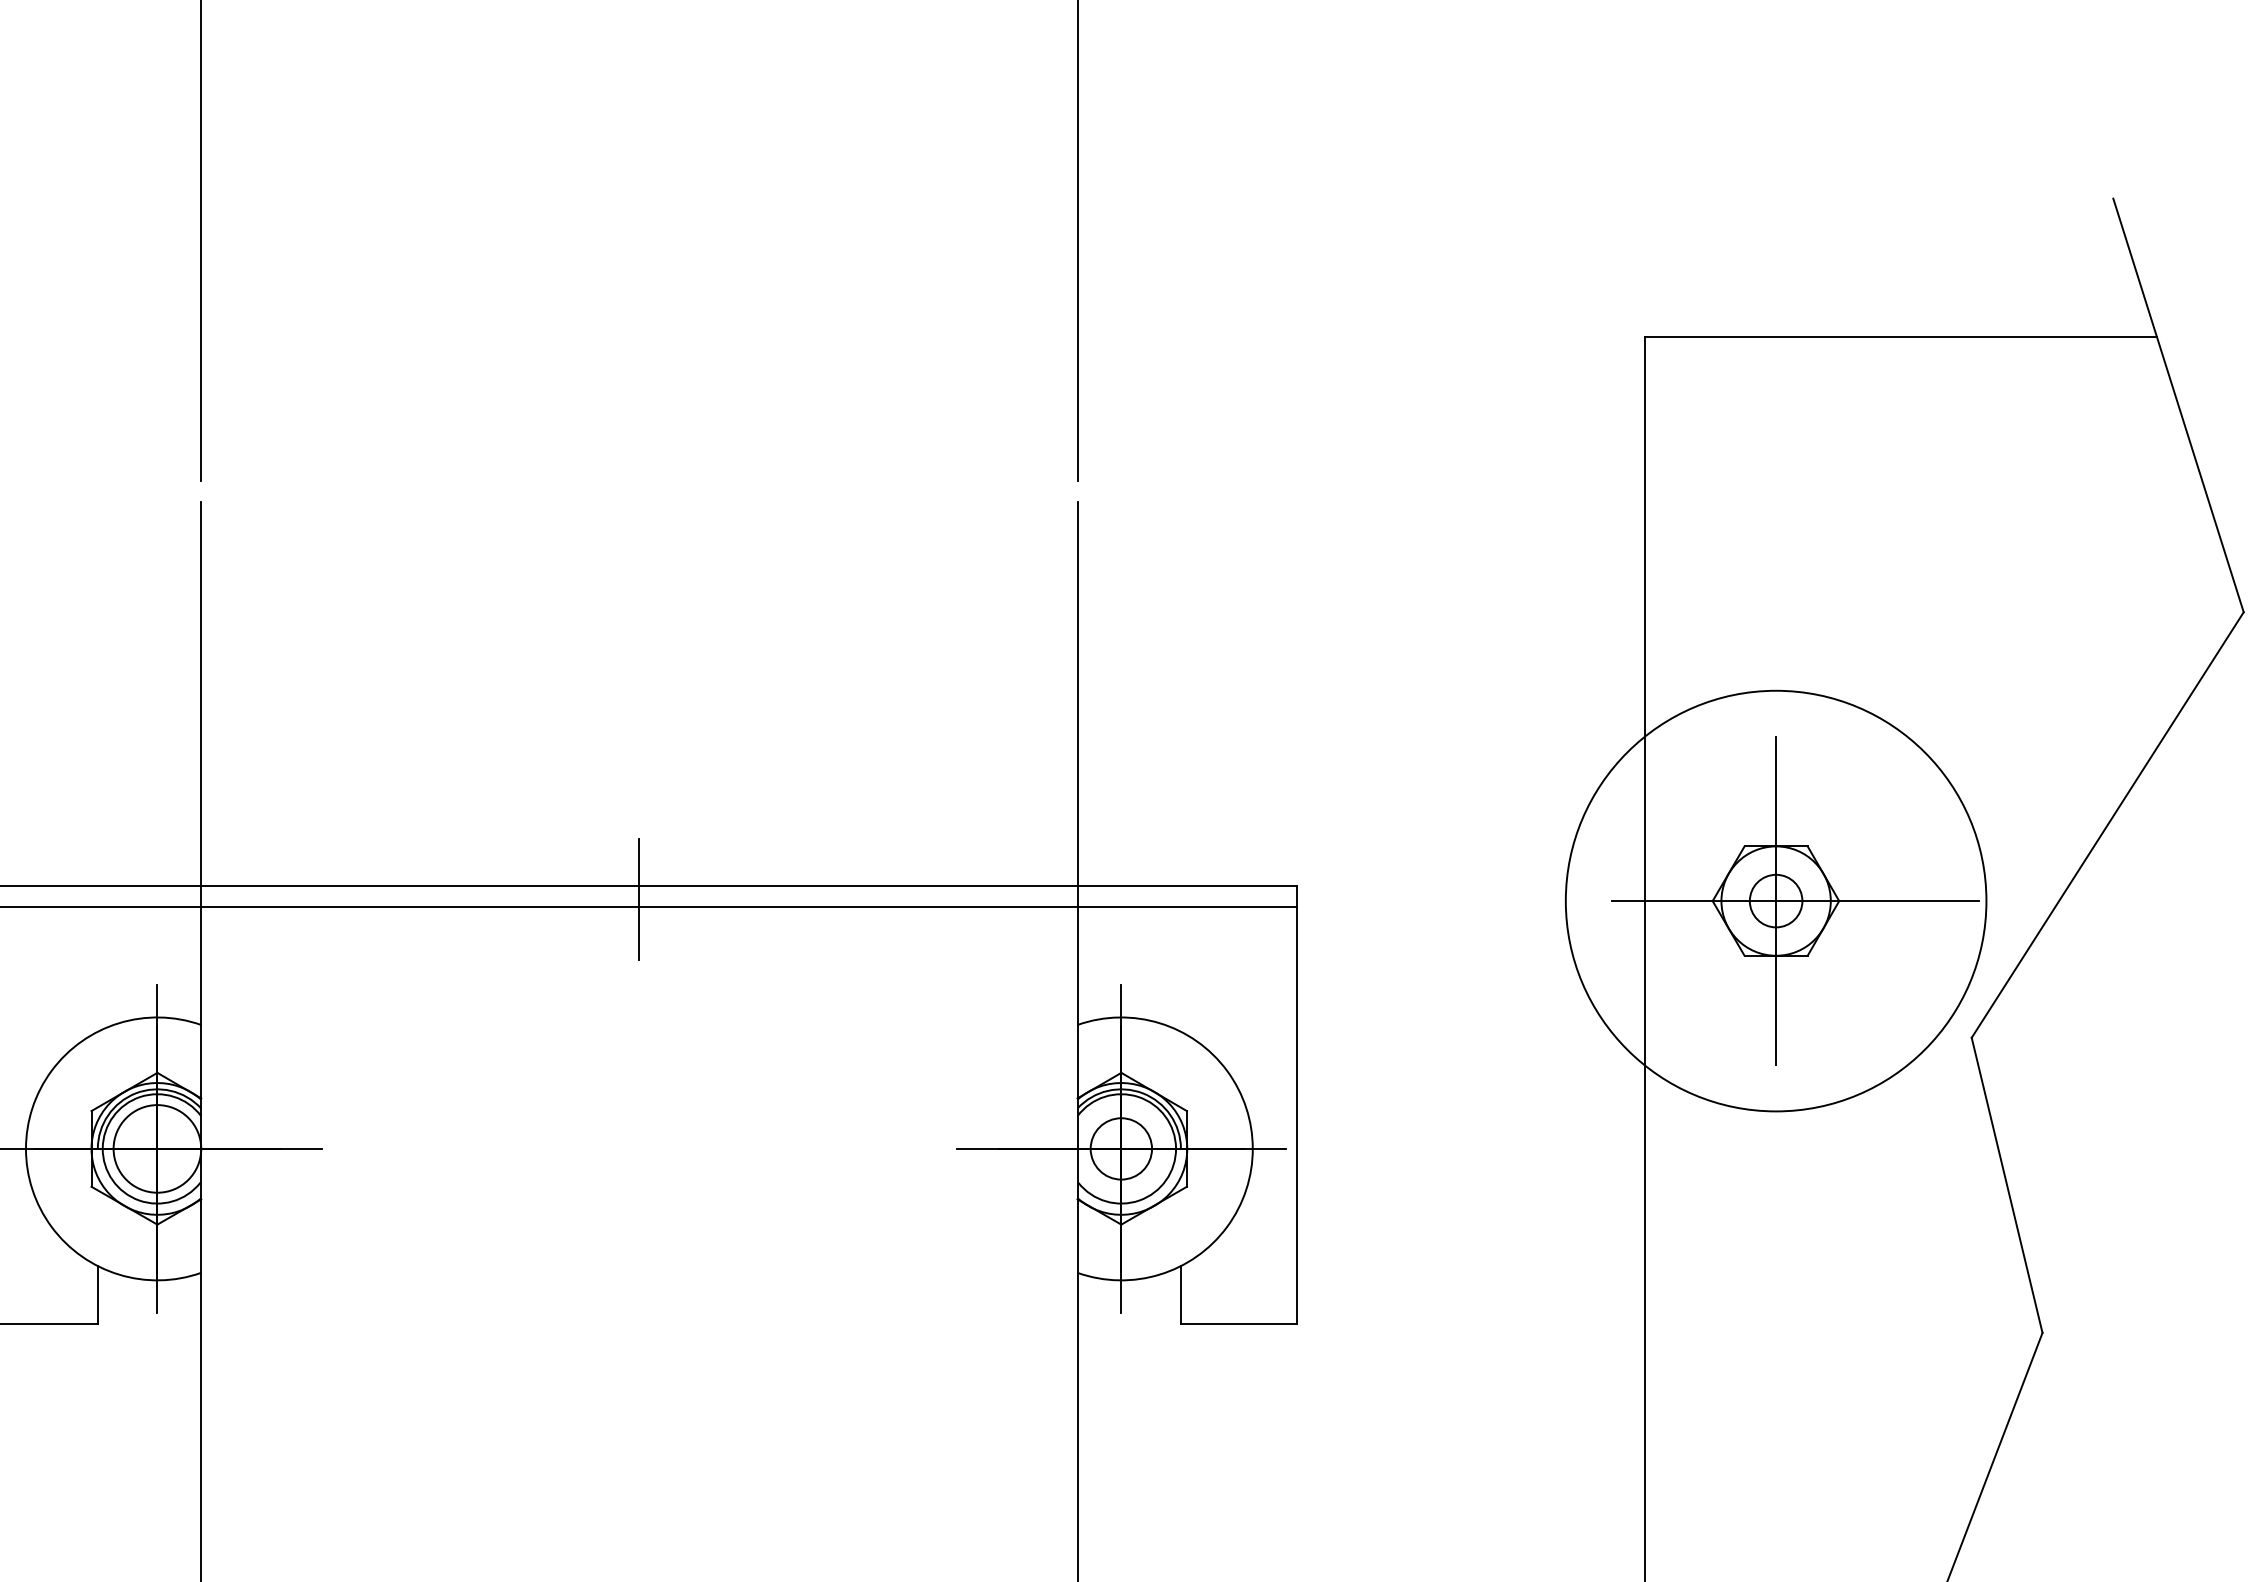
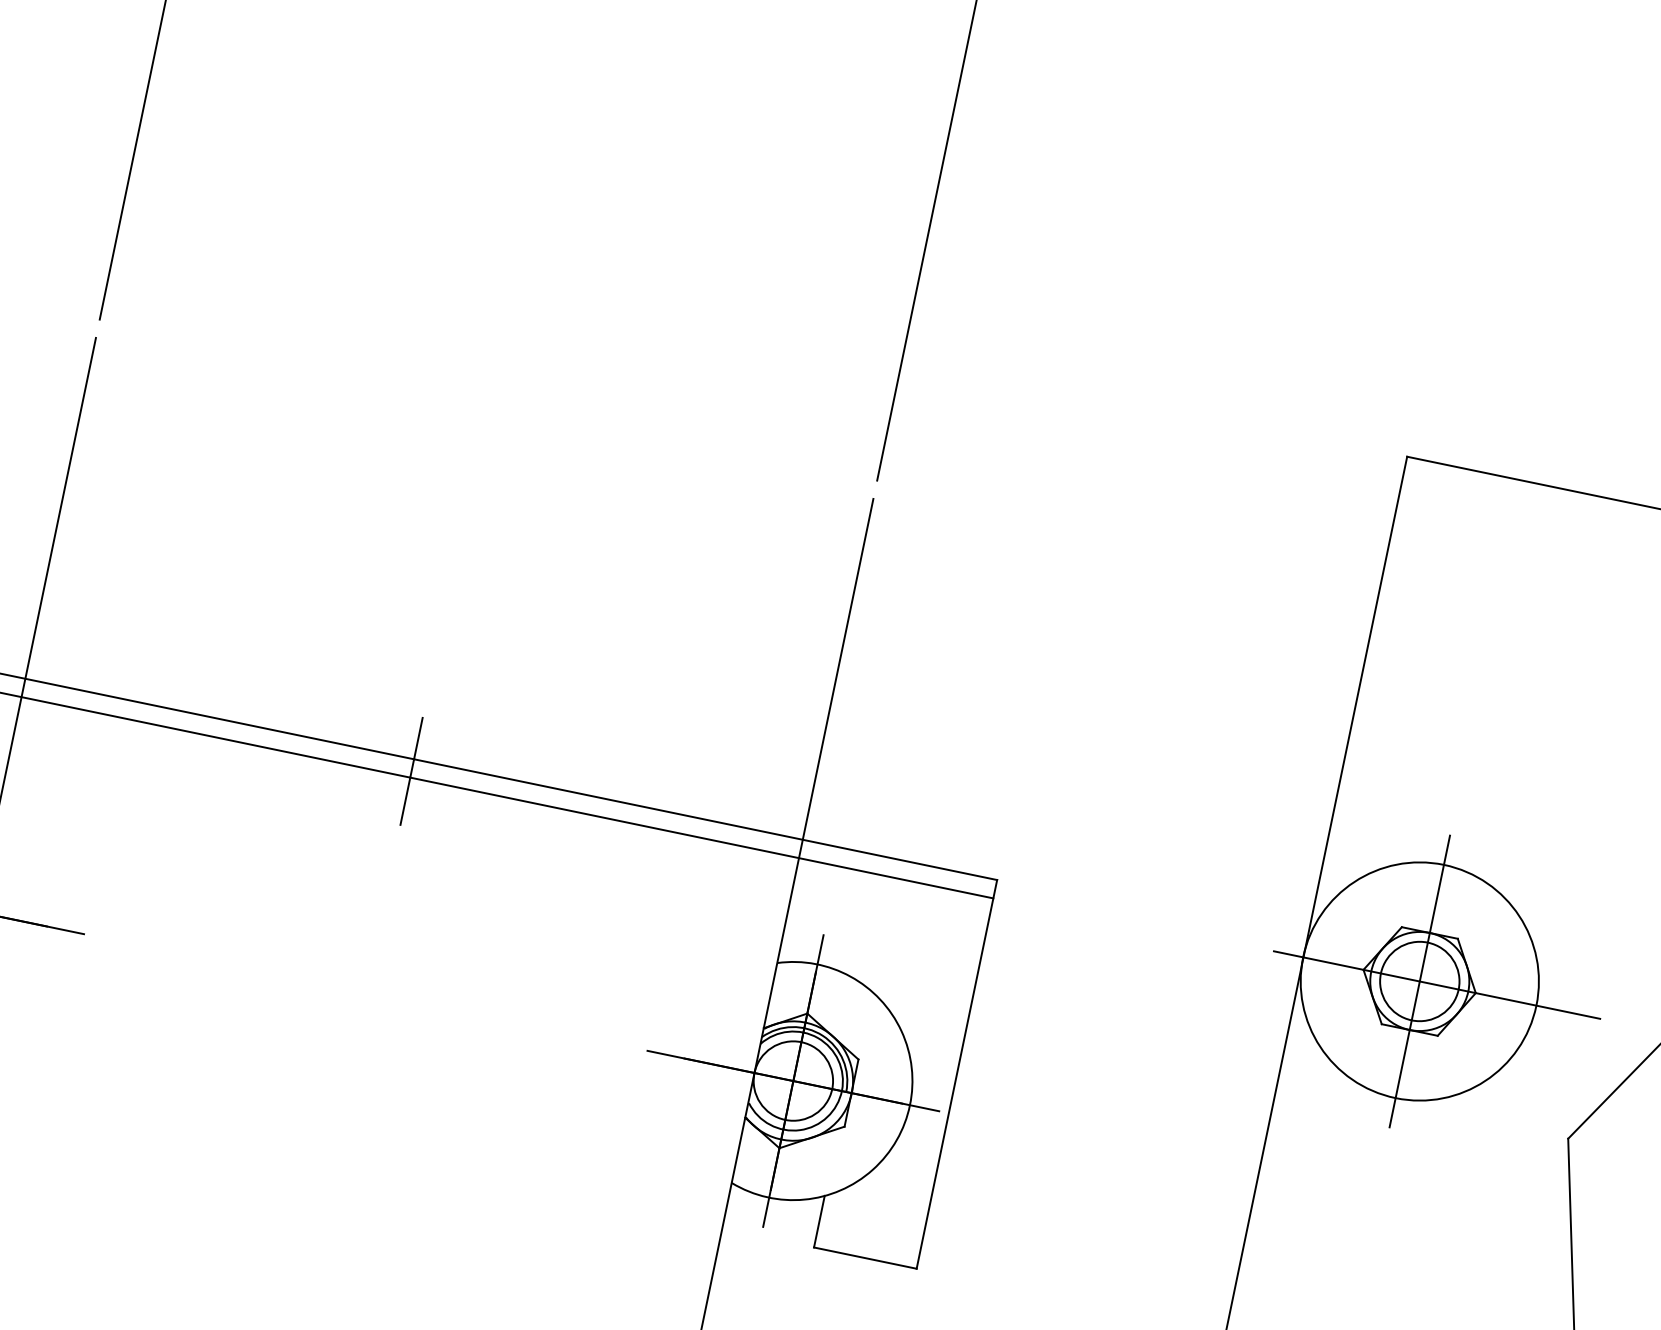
circle: (1775, 900) -> (1419, 980), size x0.62
circle: (1775, 900) -> (1419, 980), size x1.67
circle: (1121, 1148) -> (793, 1080), size x1.43

